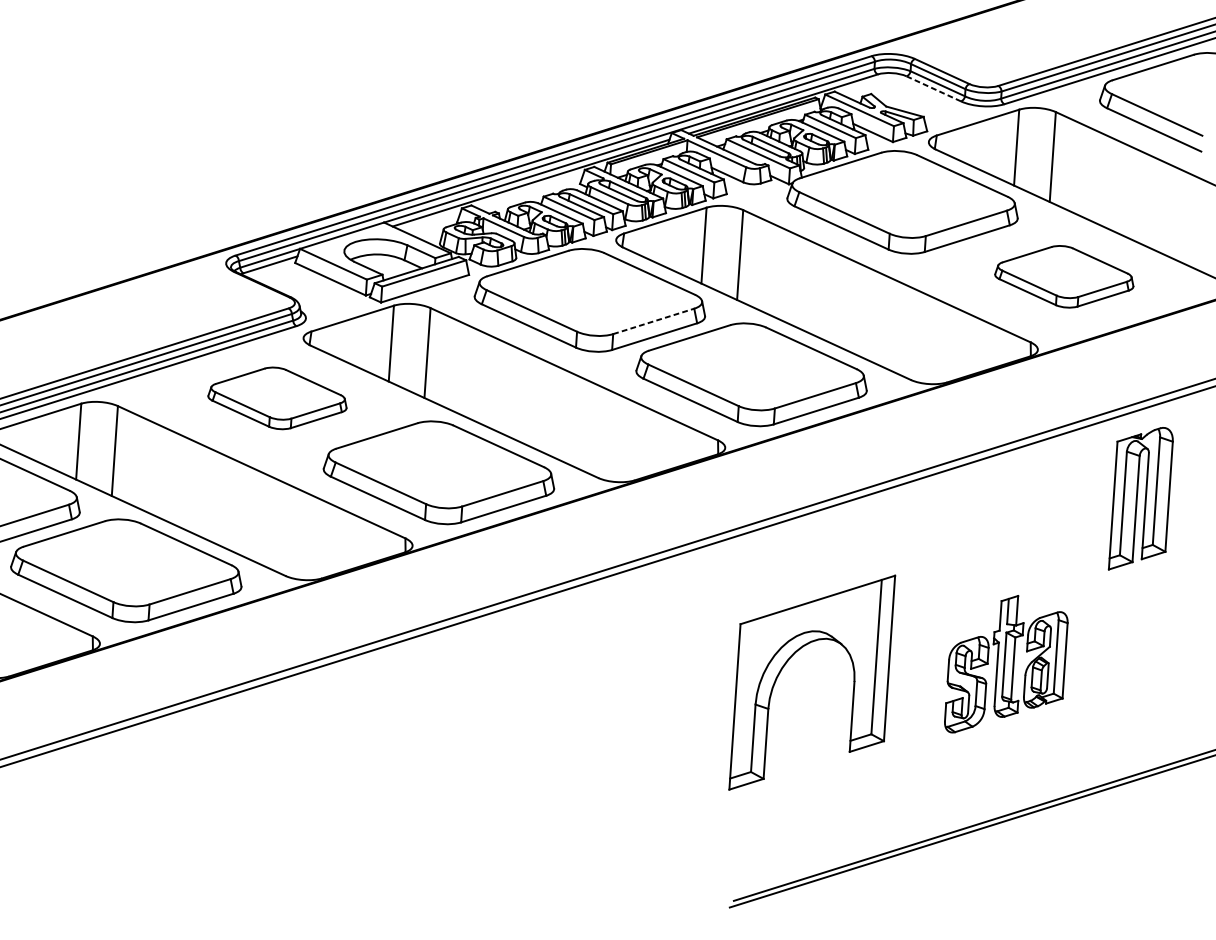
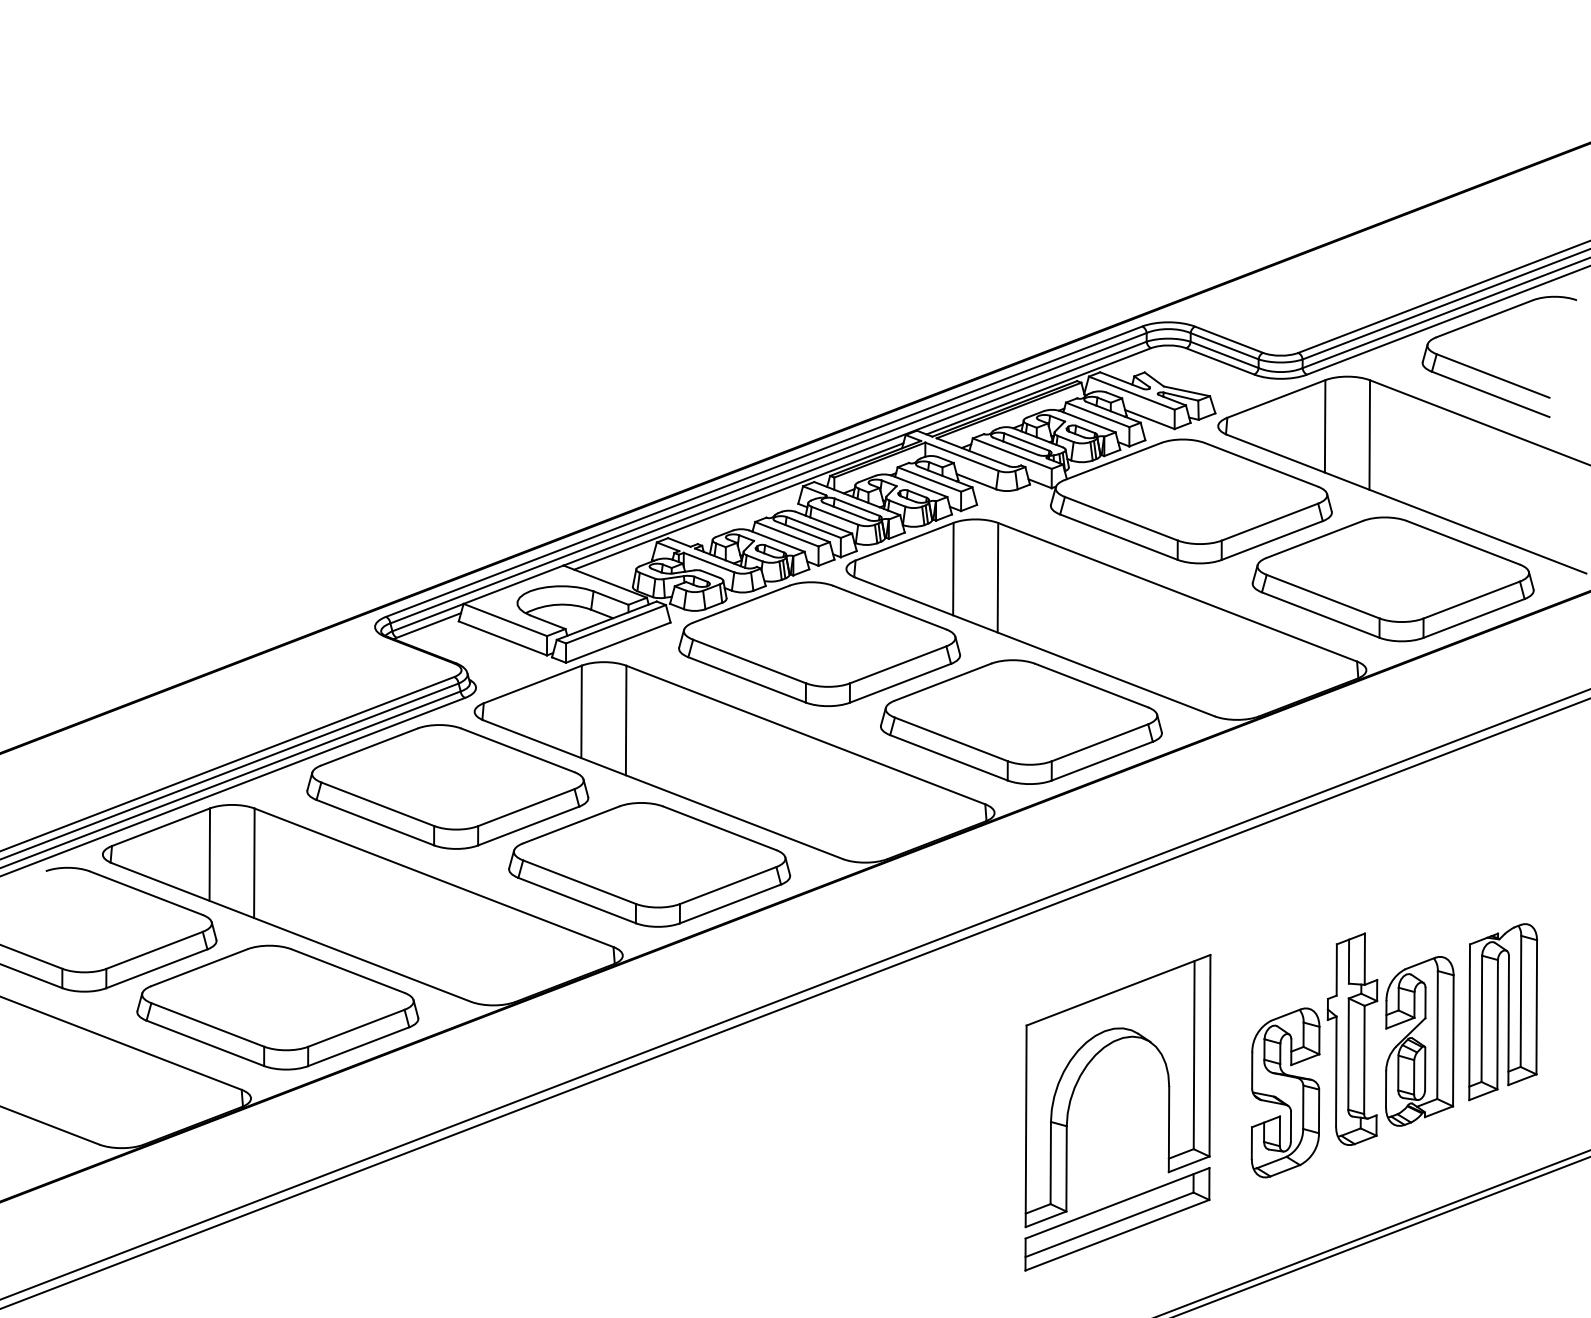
line: (933, 88) -> (1219, 361), dashed -> solid
part: (1064, 276) -> (1392, 579), size x1.67
line: (654, 321) -> (898, 664), dashed -> solid
part: (277, 397) -> (447, 786), size x1.67
part: (1141, 499) -> (1503, 1012), moved
part: (1006, 665) -> (1352, 1055), size x1.43
part: (805, 788) -> (1117, 1219), added

